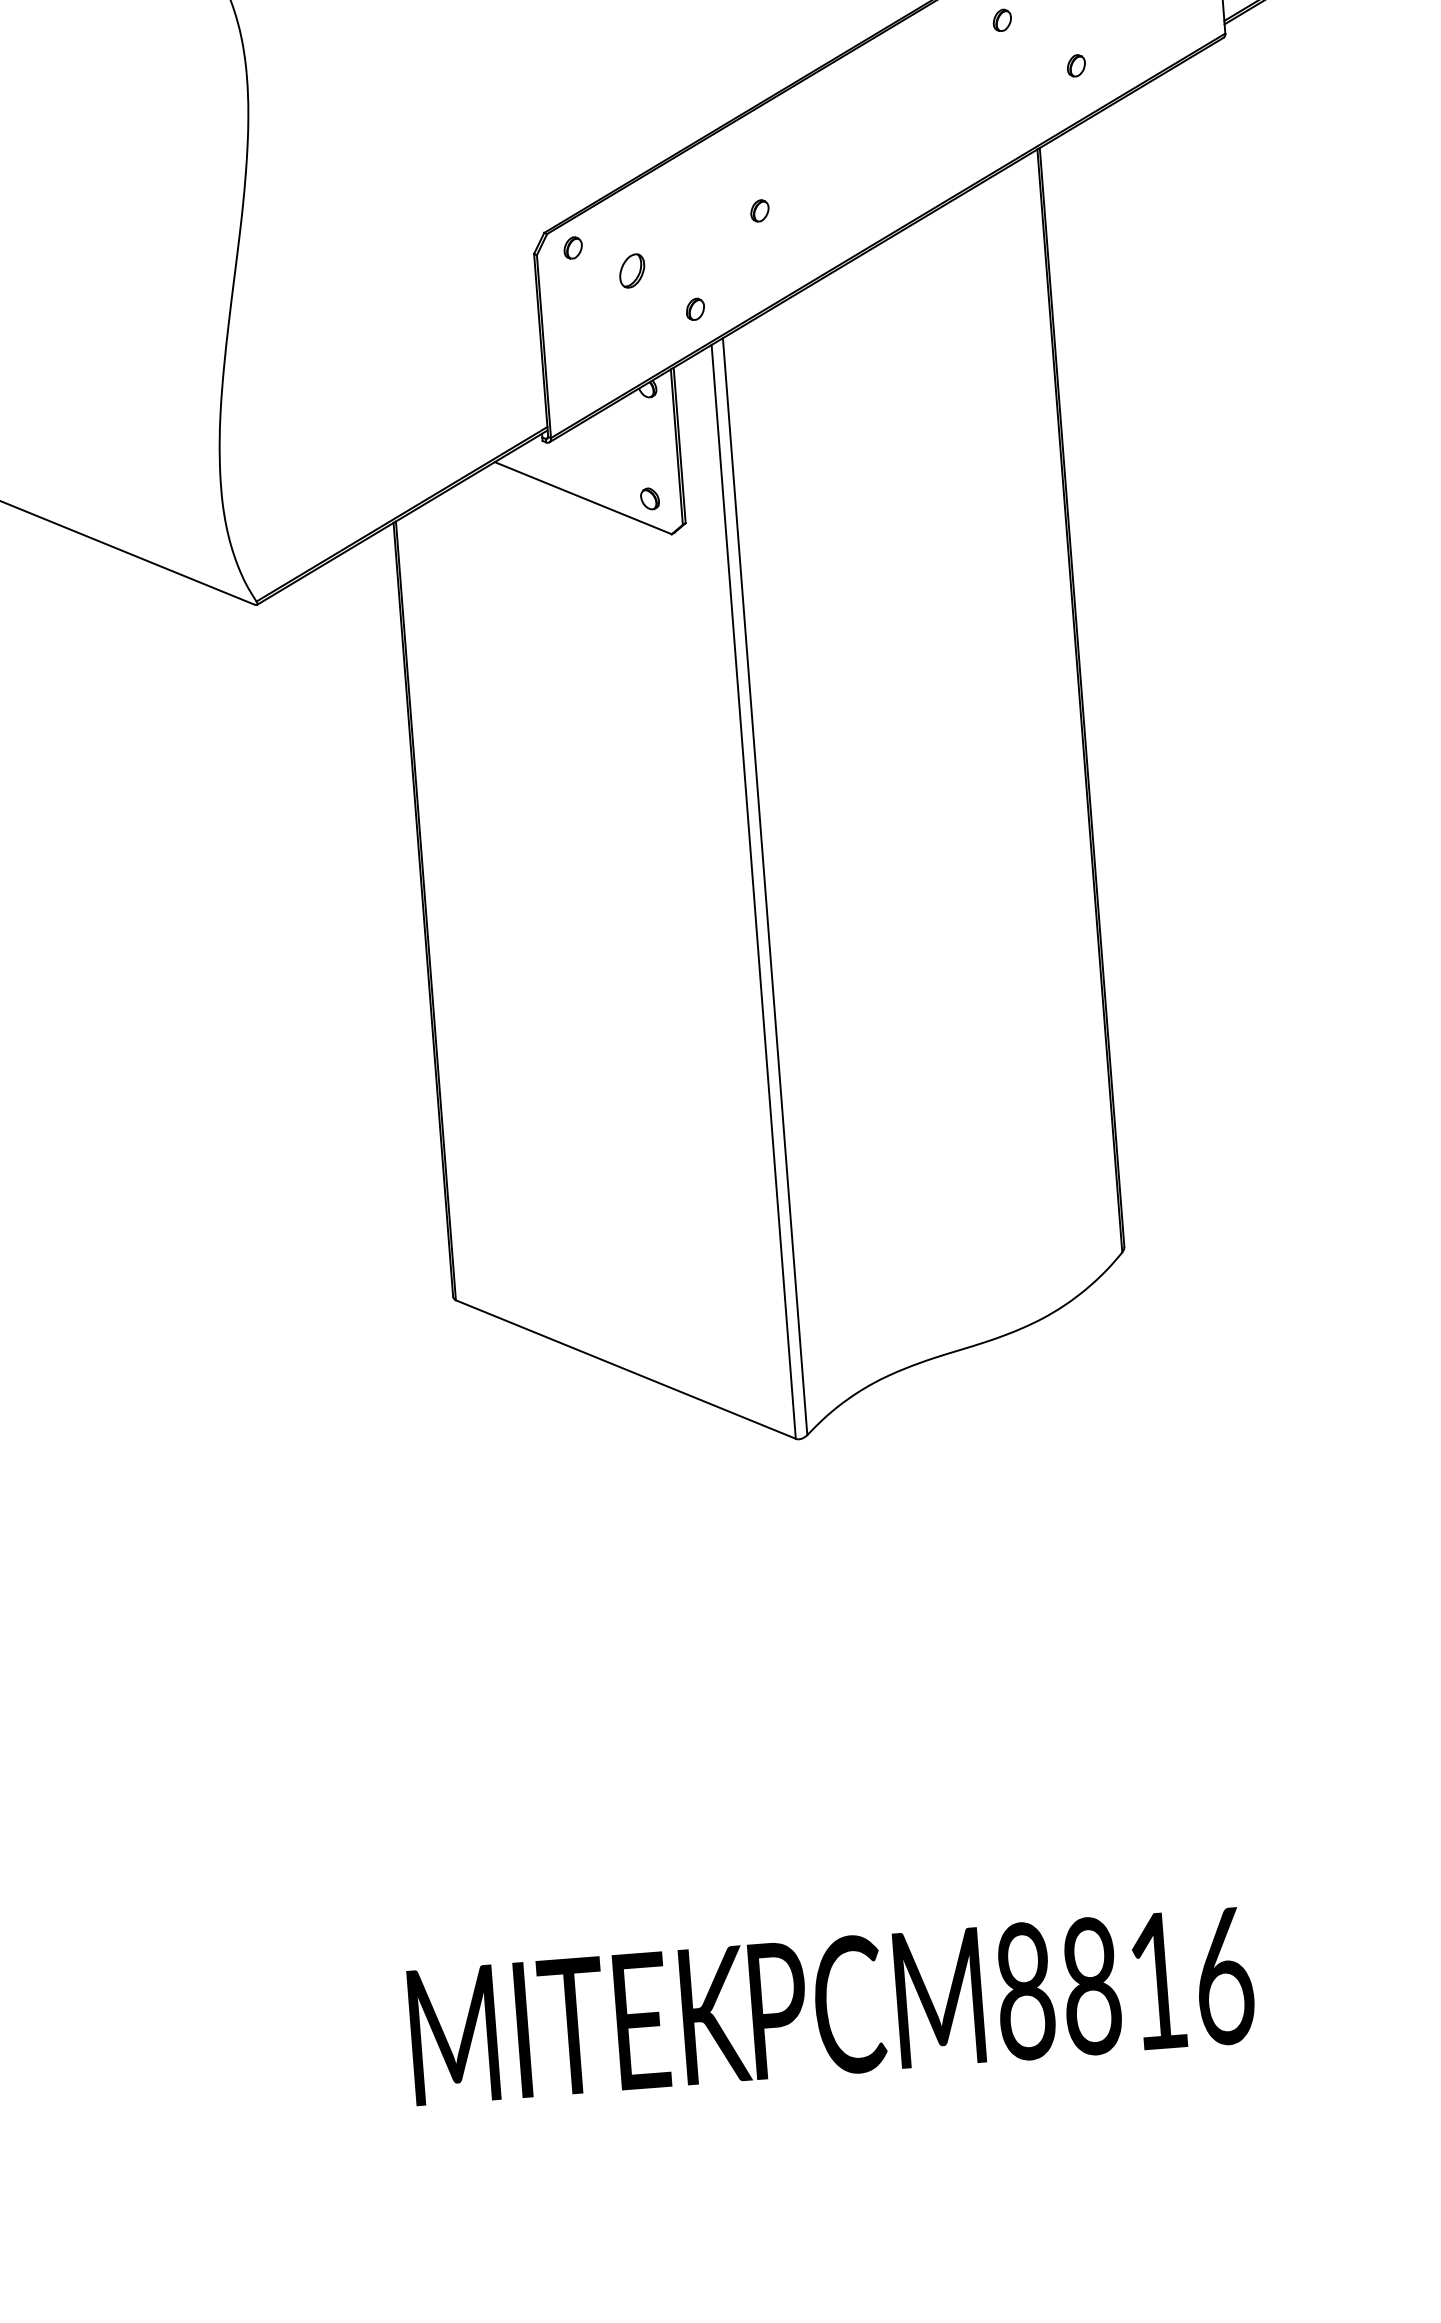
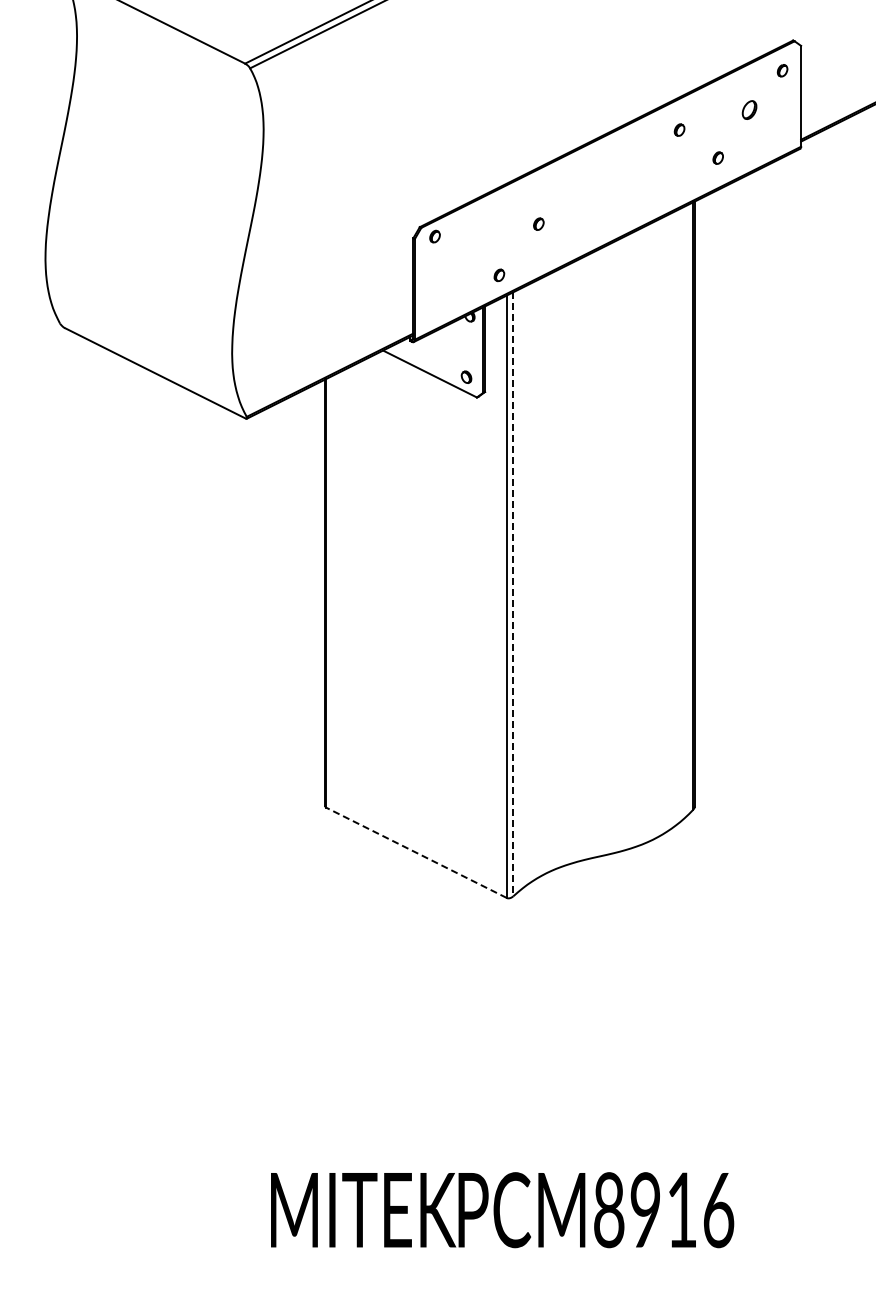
part: (632, 270) -> (466, 251), removed
line: (765, 886) -> (513, 594), solid -> dashed
line: (625, 1368) -> (416, 852), solid -> dashed
text: (1091, 1988) -> (645, 1211), PCM8816 -> PCM8916

